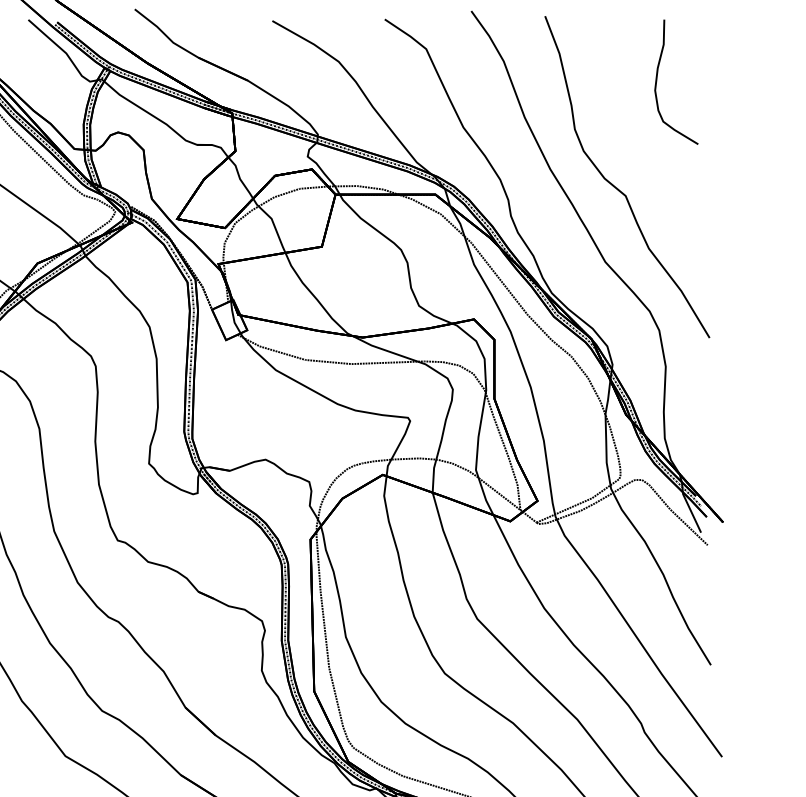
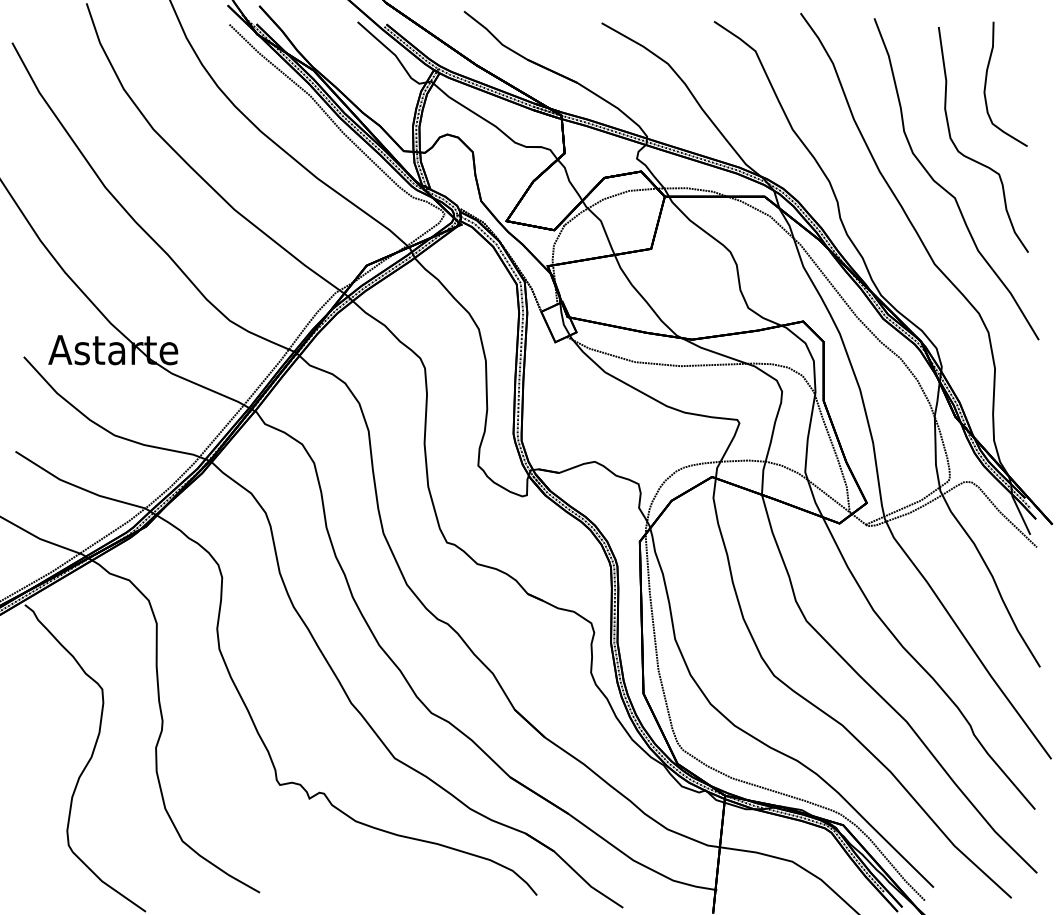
part: (645, 157) -> (974, 159), added

